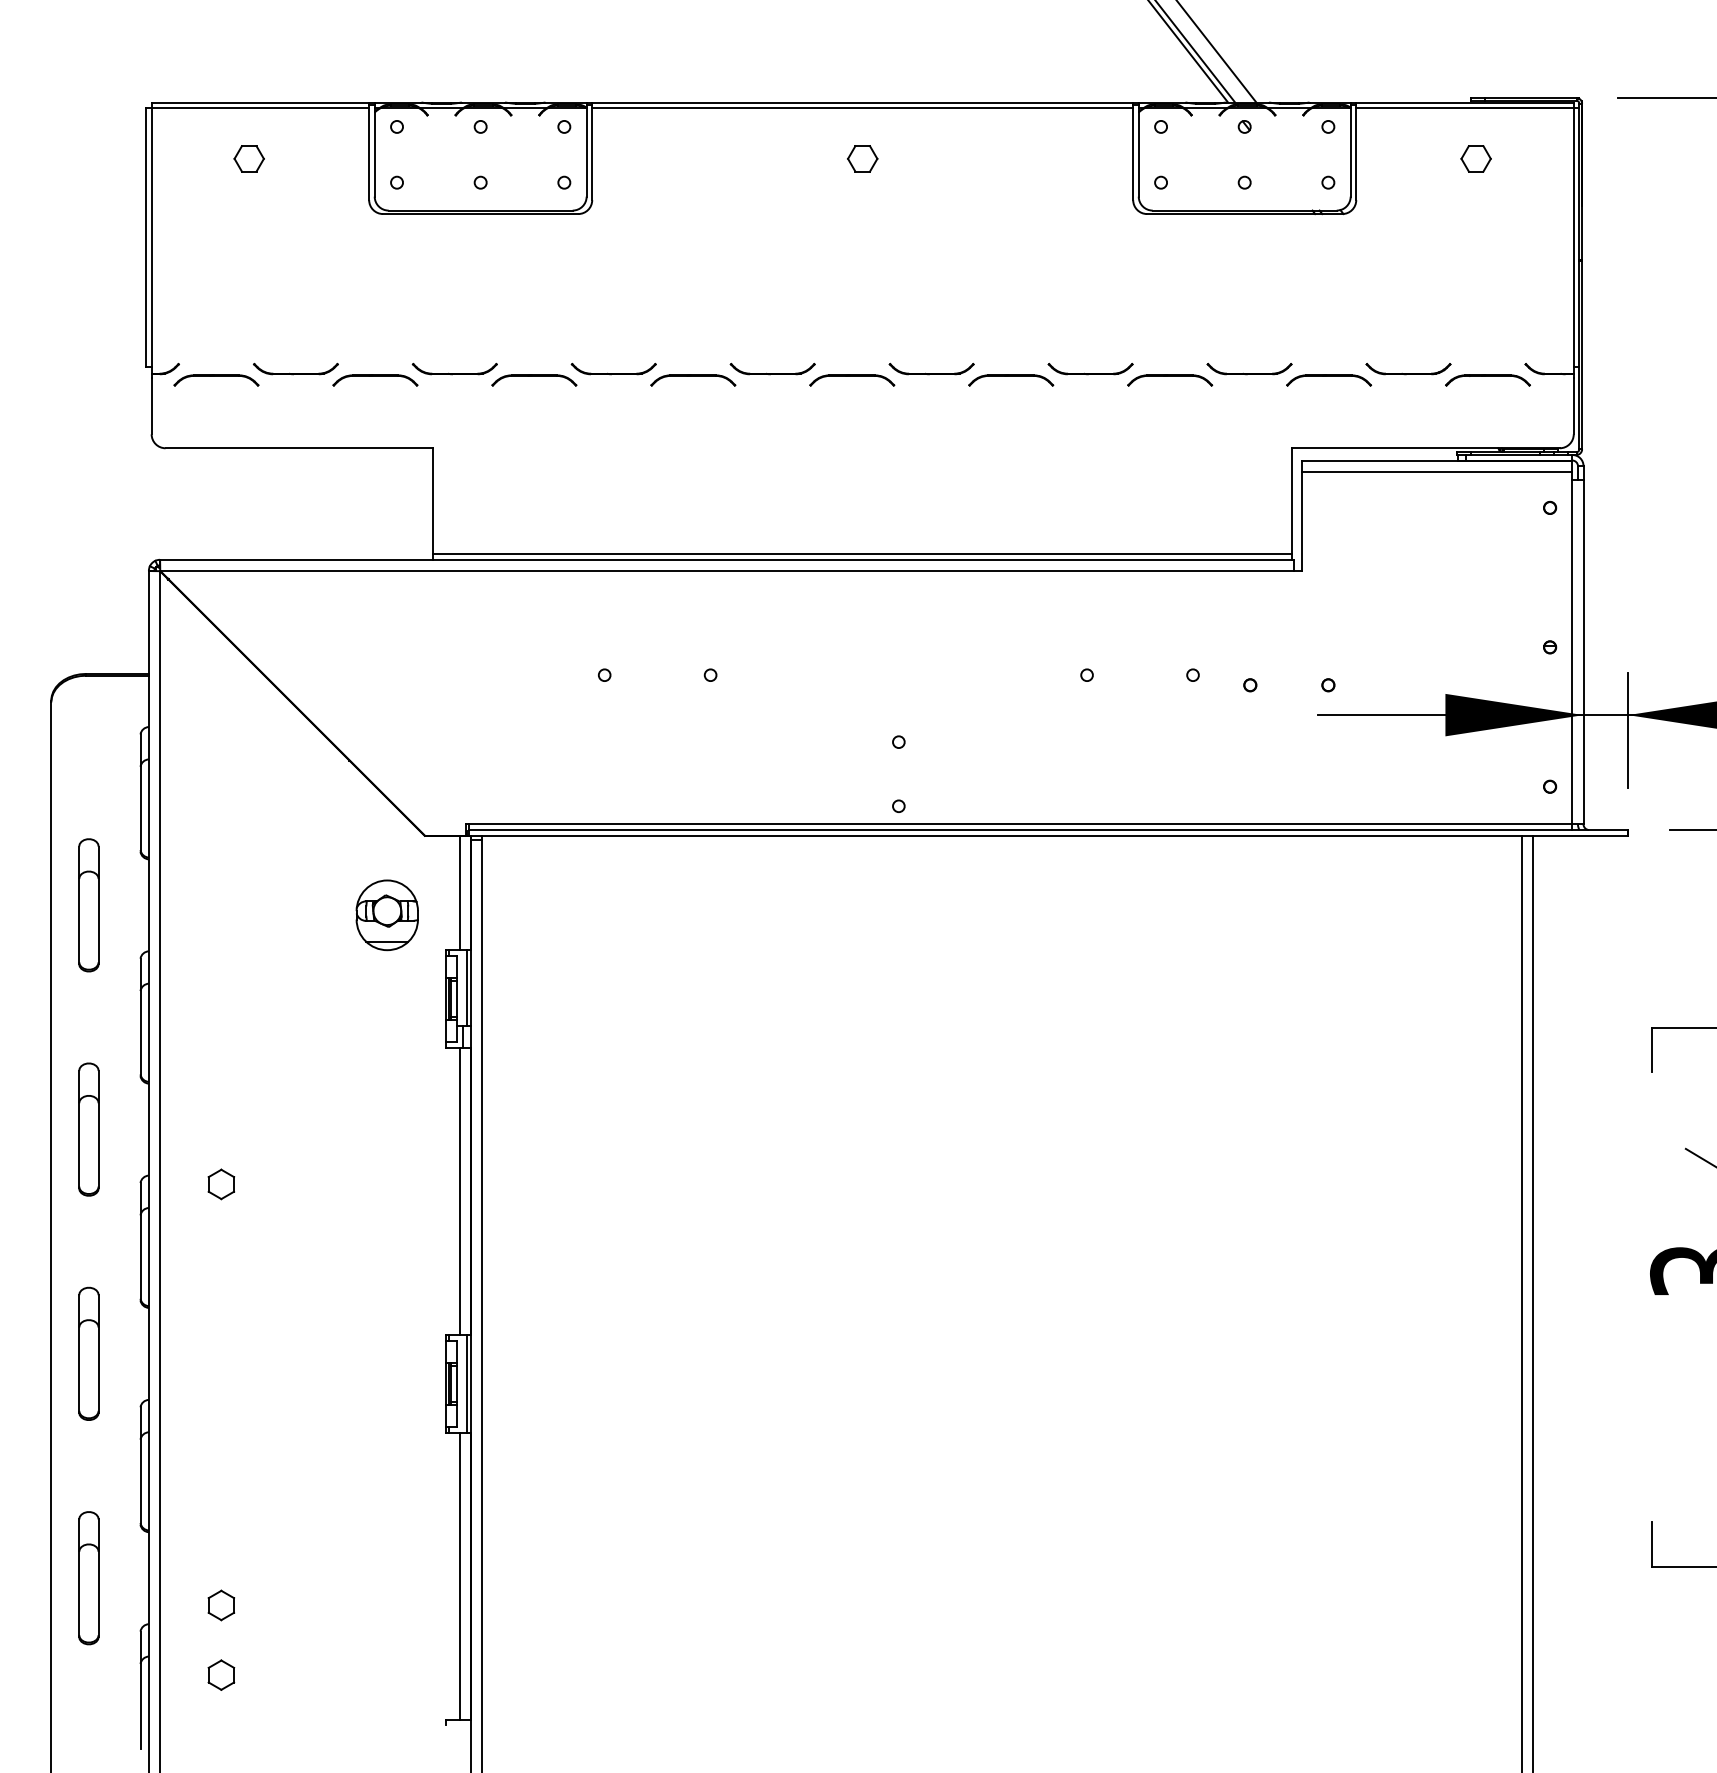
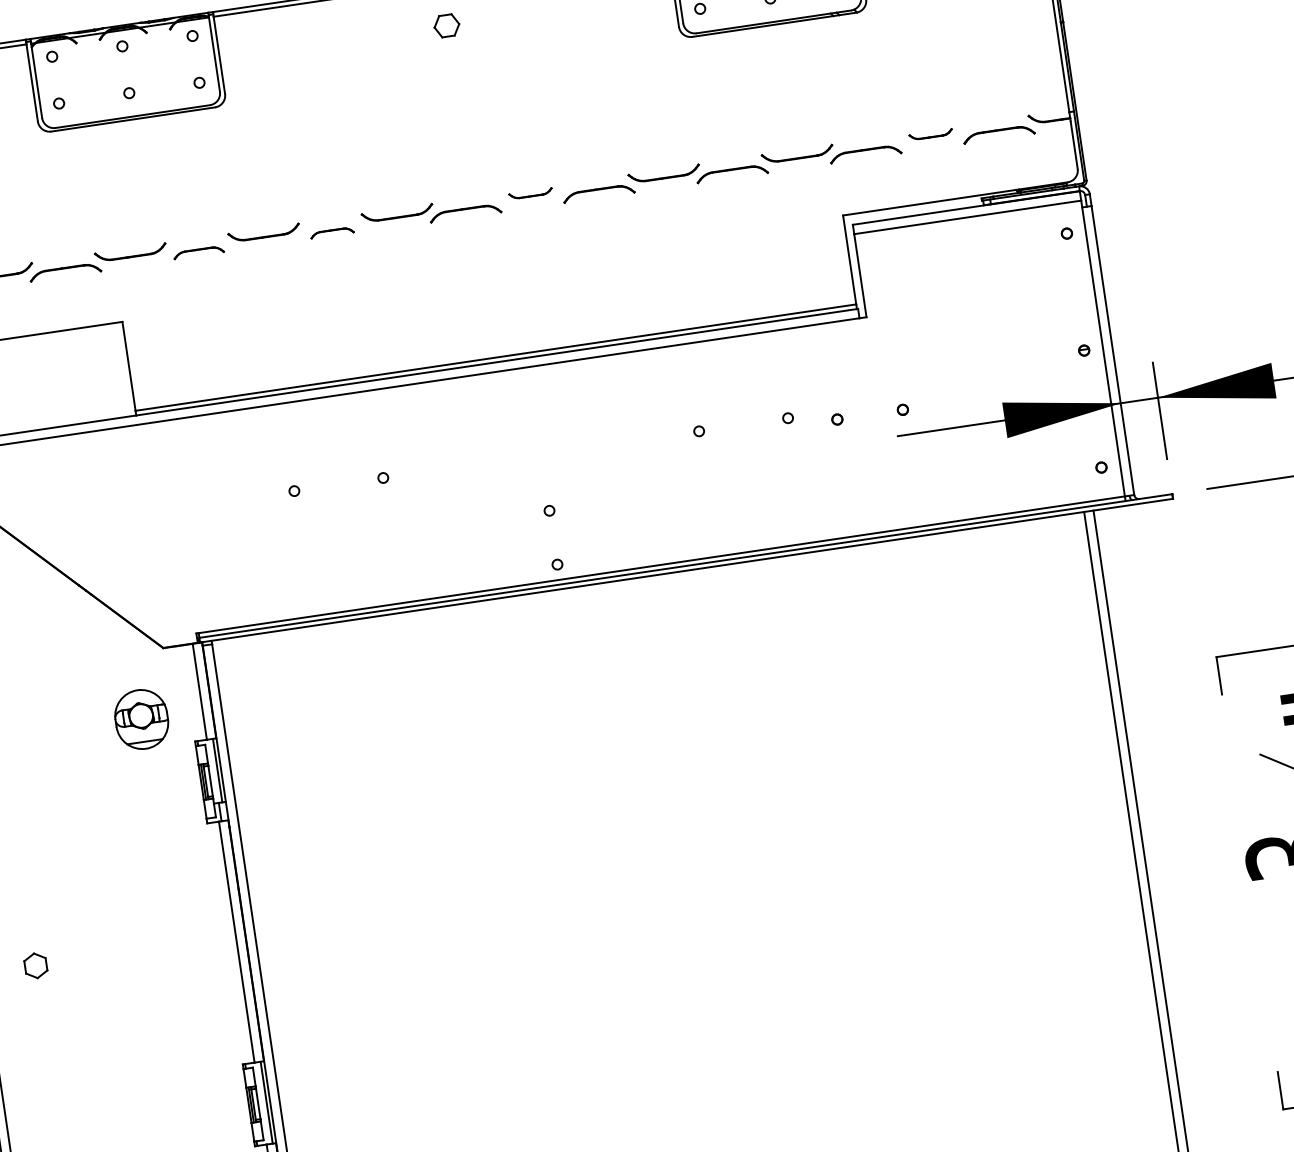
part: (931, 369) -> (530, 194), size x0.6
part: (1408, 369) -> (930, 134), size x0.6
part: (534, 380) -> (198, 252), size x0.7
part: (693, 380) -> (332, 232), size x0.6

